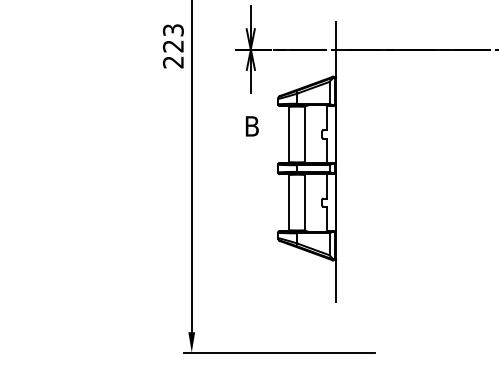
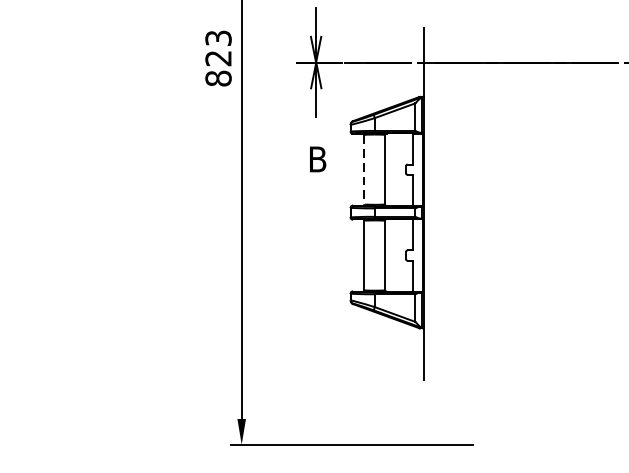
text: (173, 62) -> (218, 78), 223 -> 823
line: (289, 134) -> (364, 169), solid -> dashed

